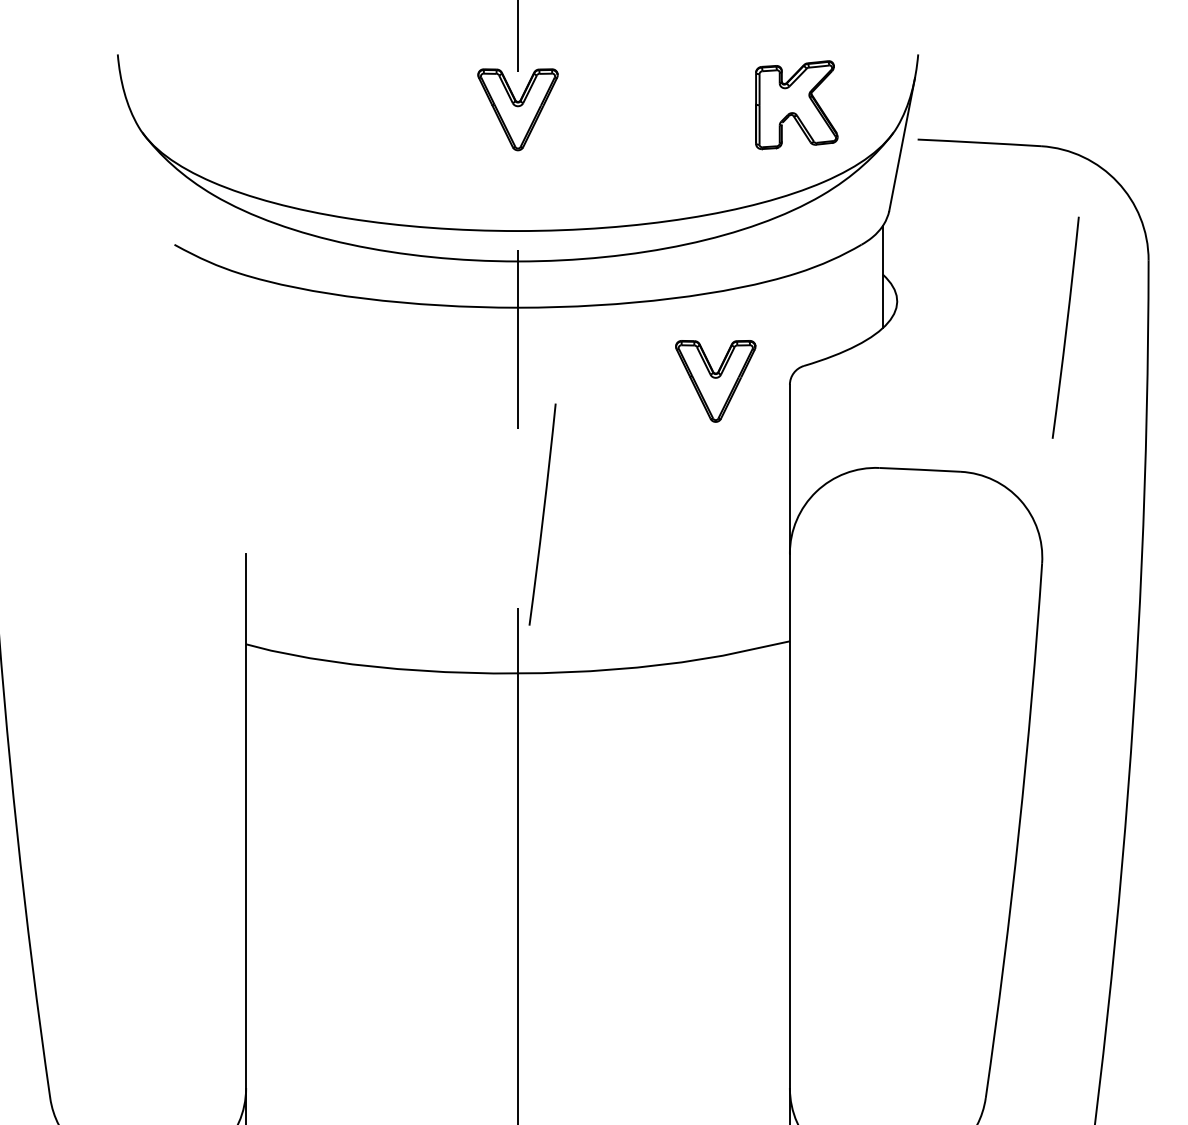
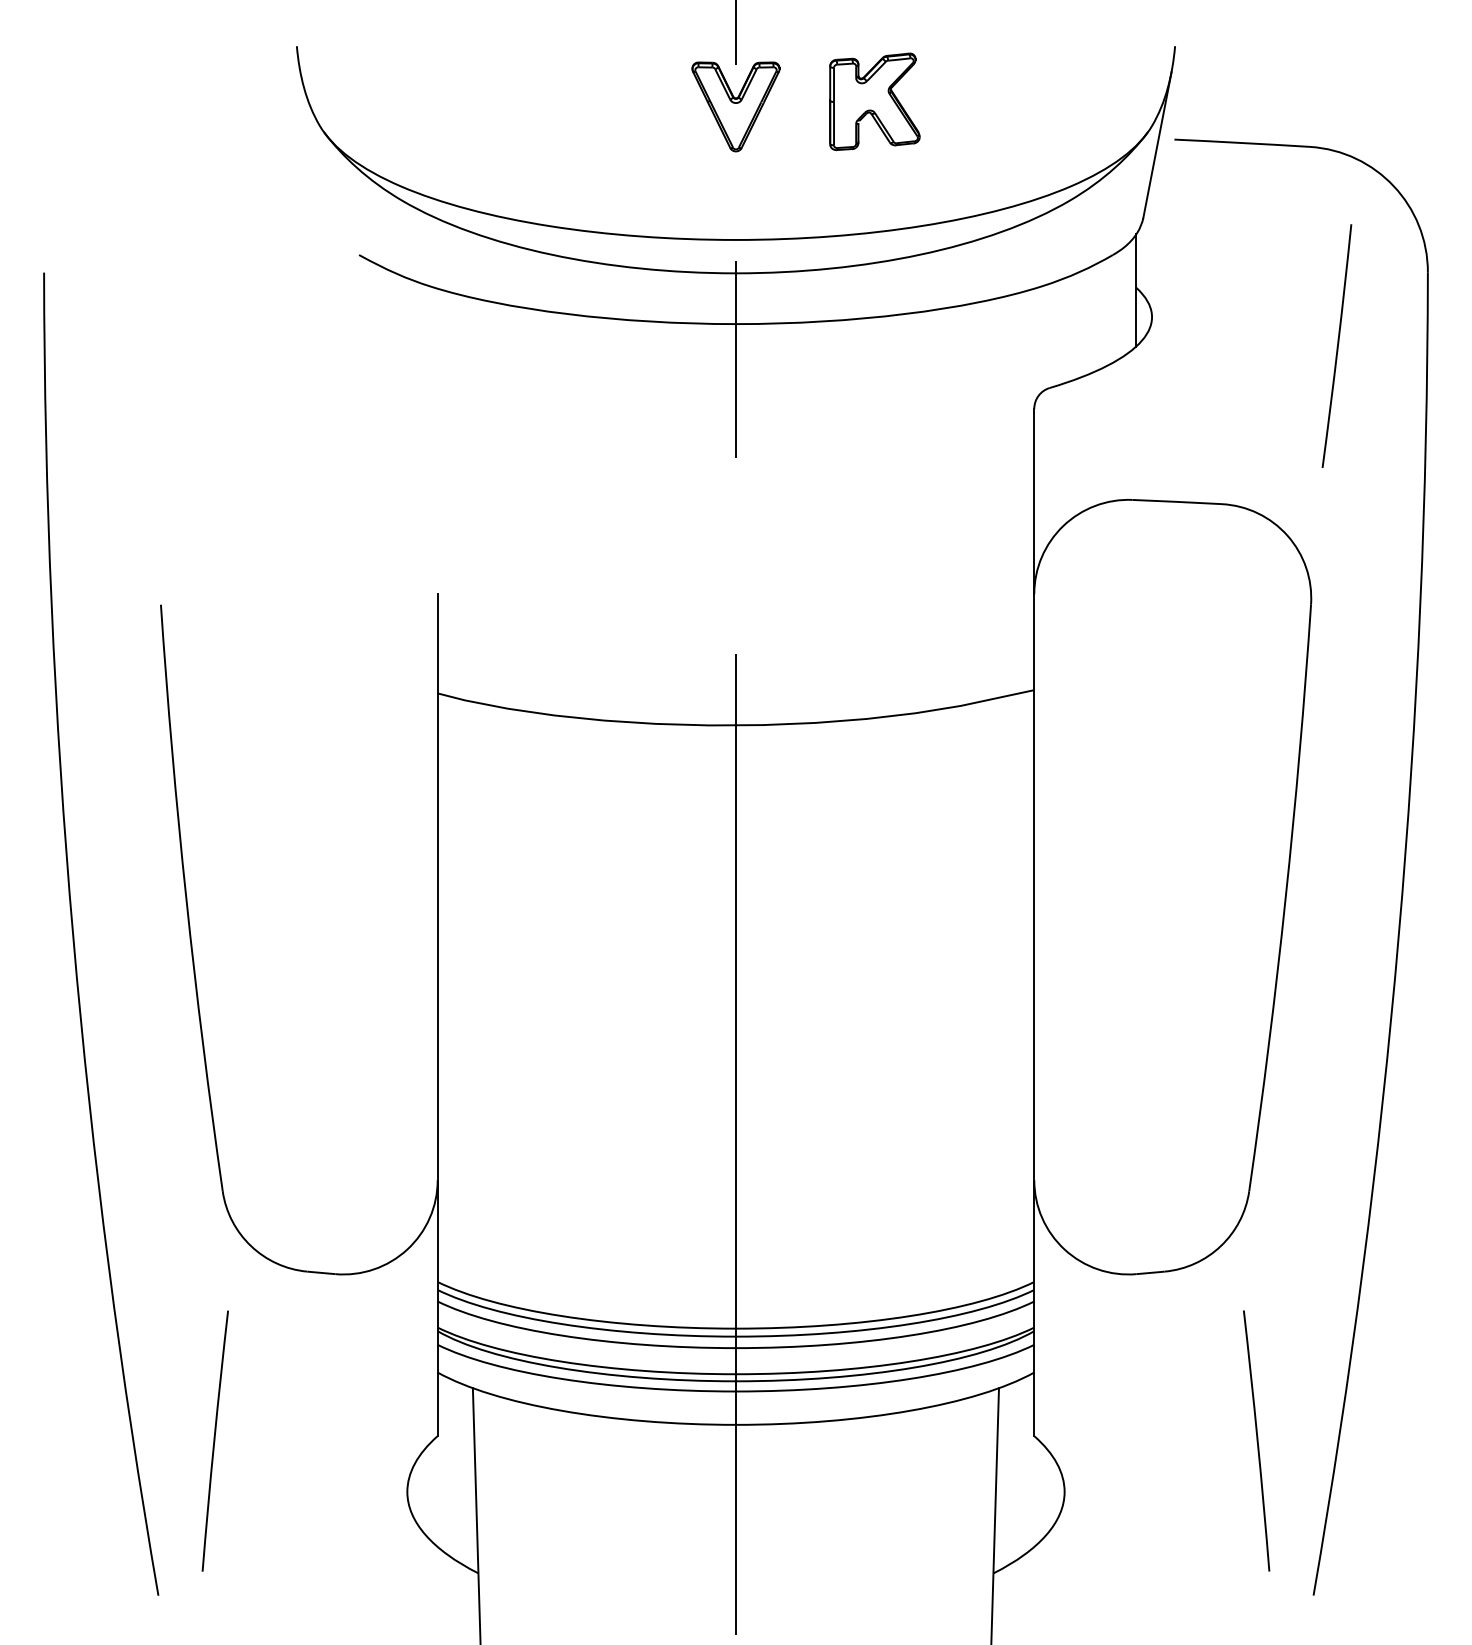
part: (796, 104) -> (874, 101), moved
part: (715, 380) -> (952, 404), removed
arc: (543, 514) -> (763, 550), removed

